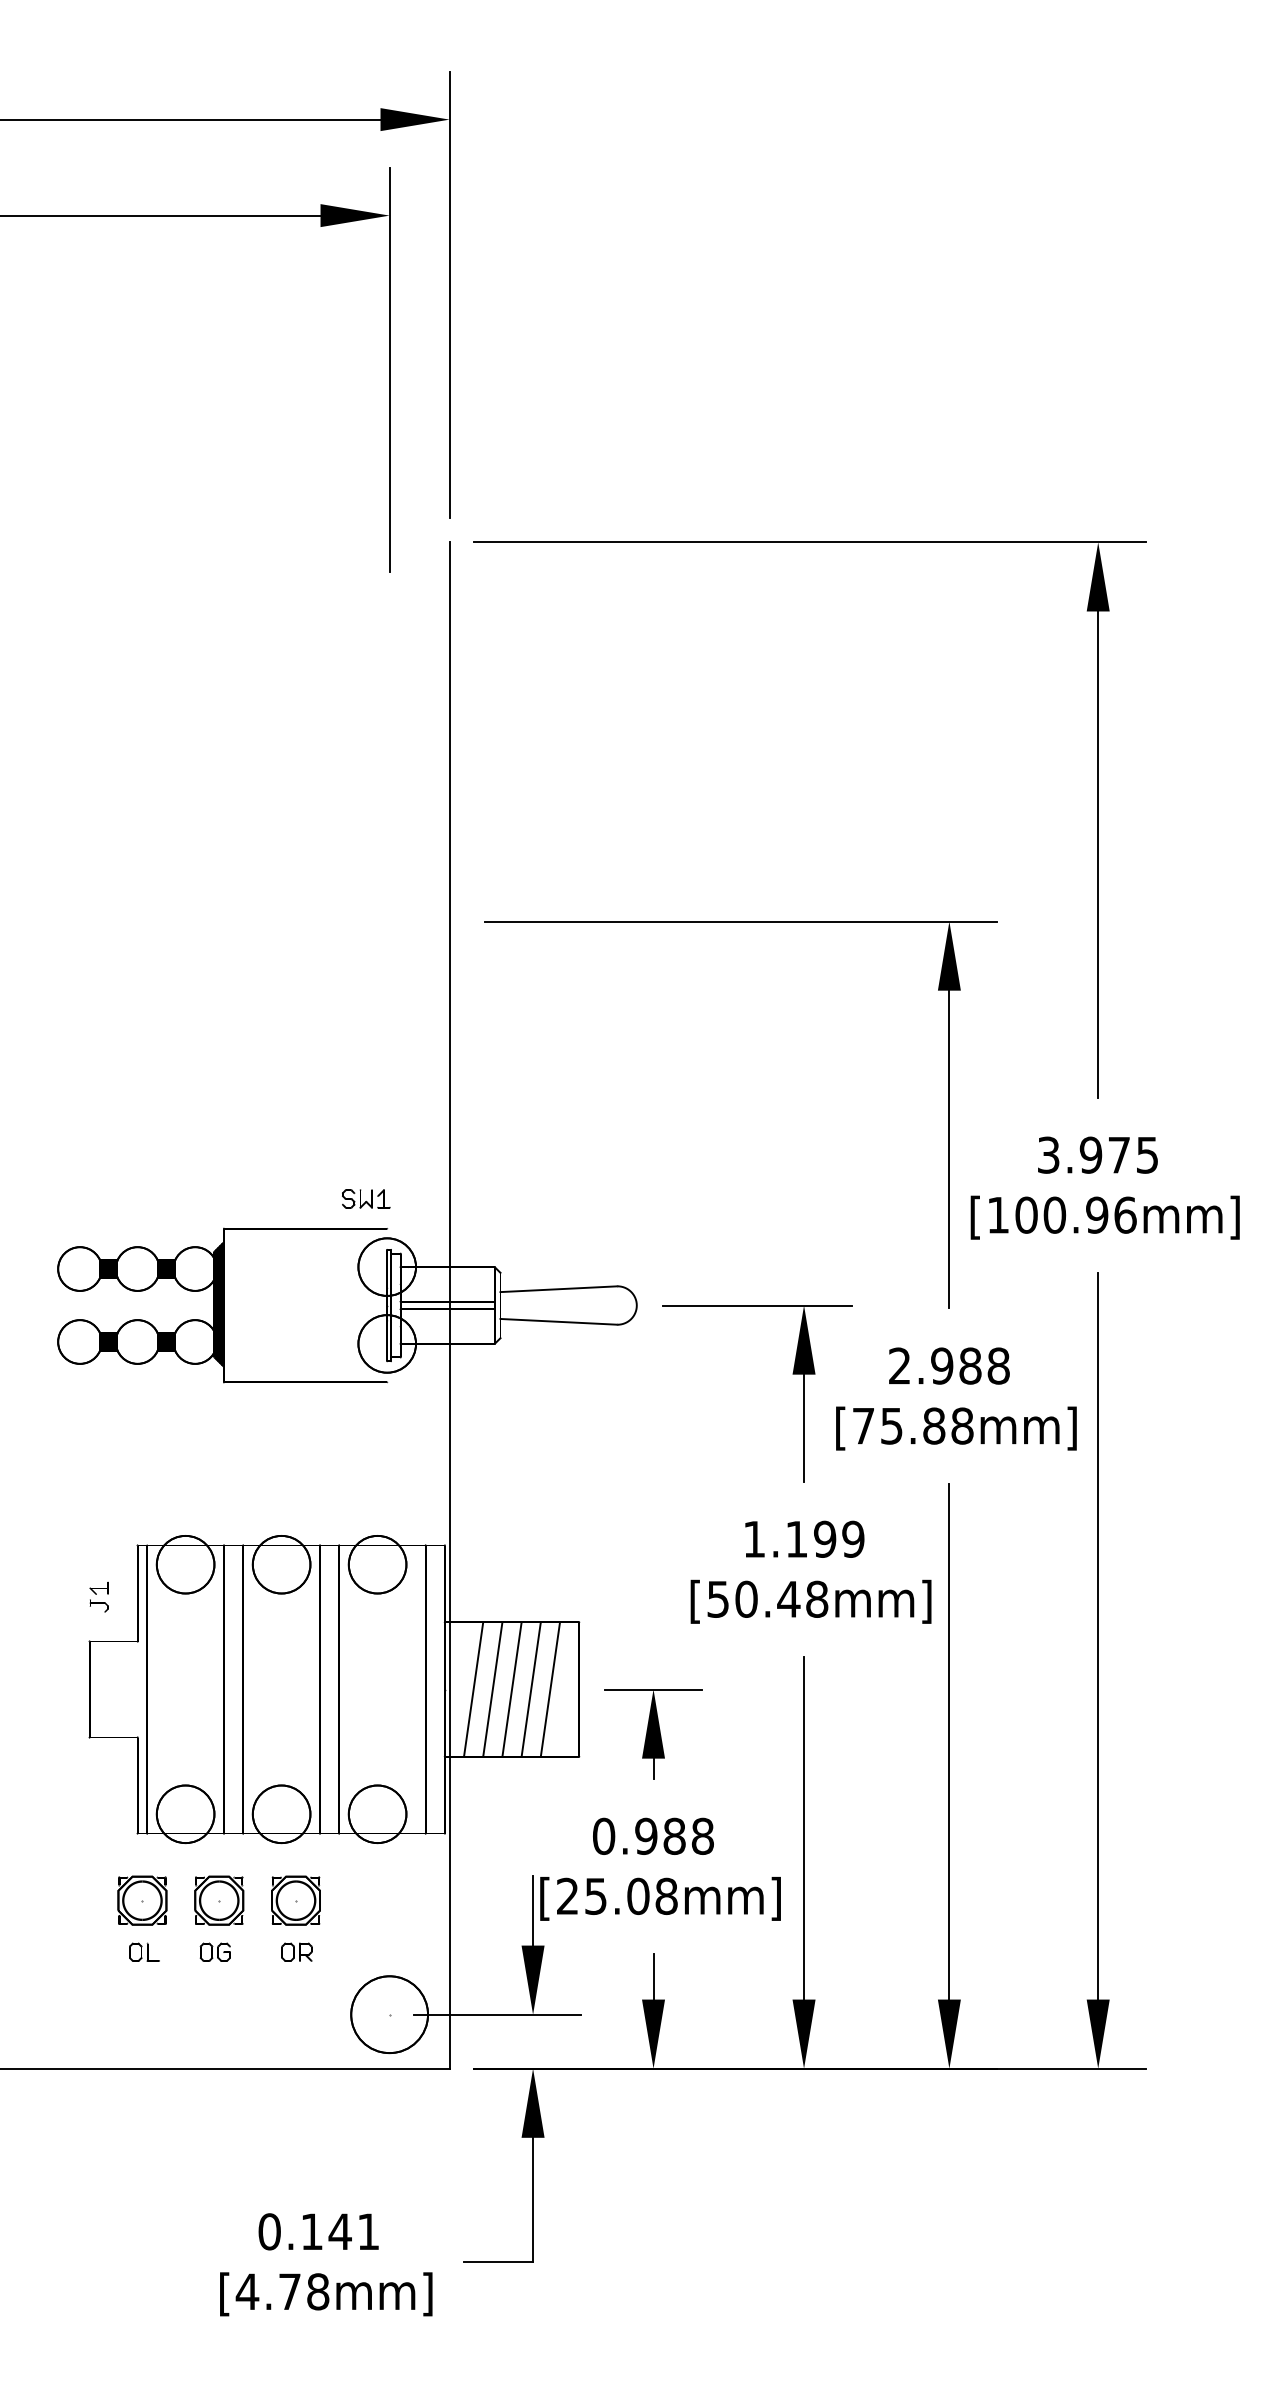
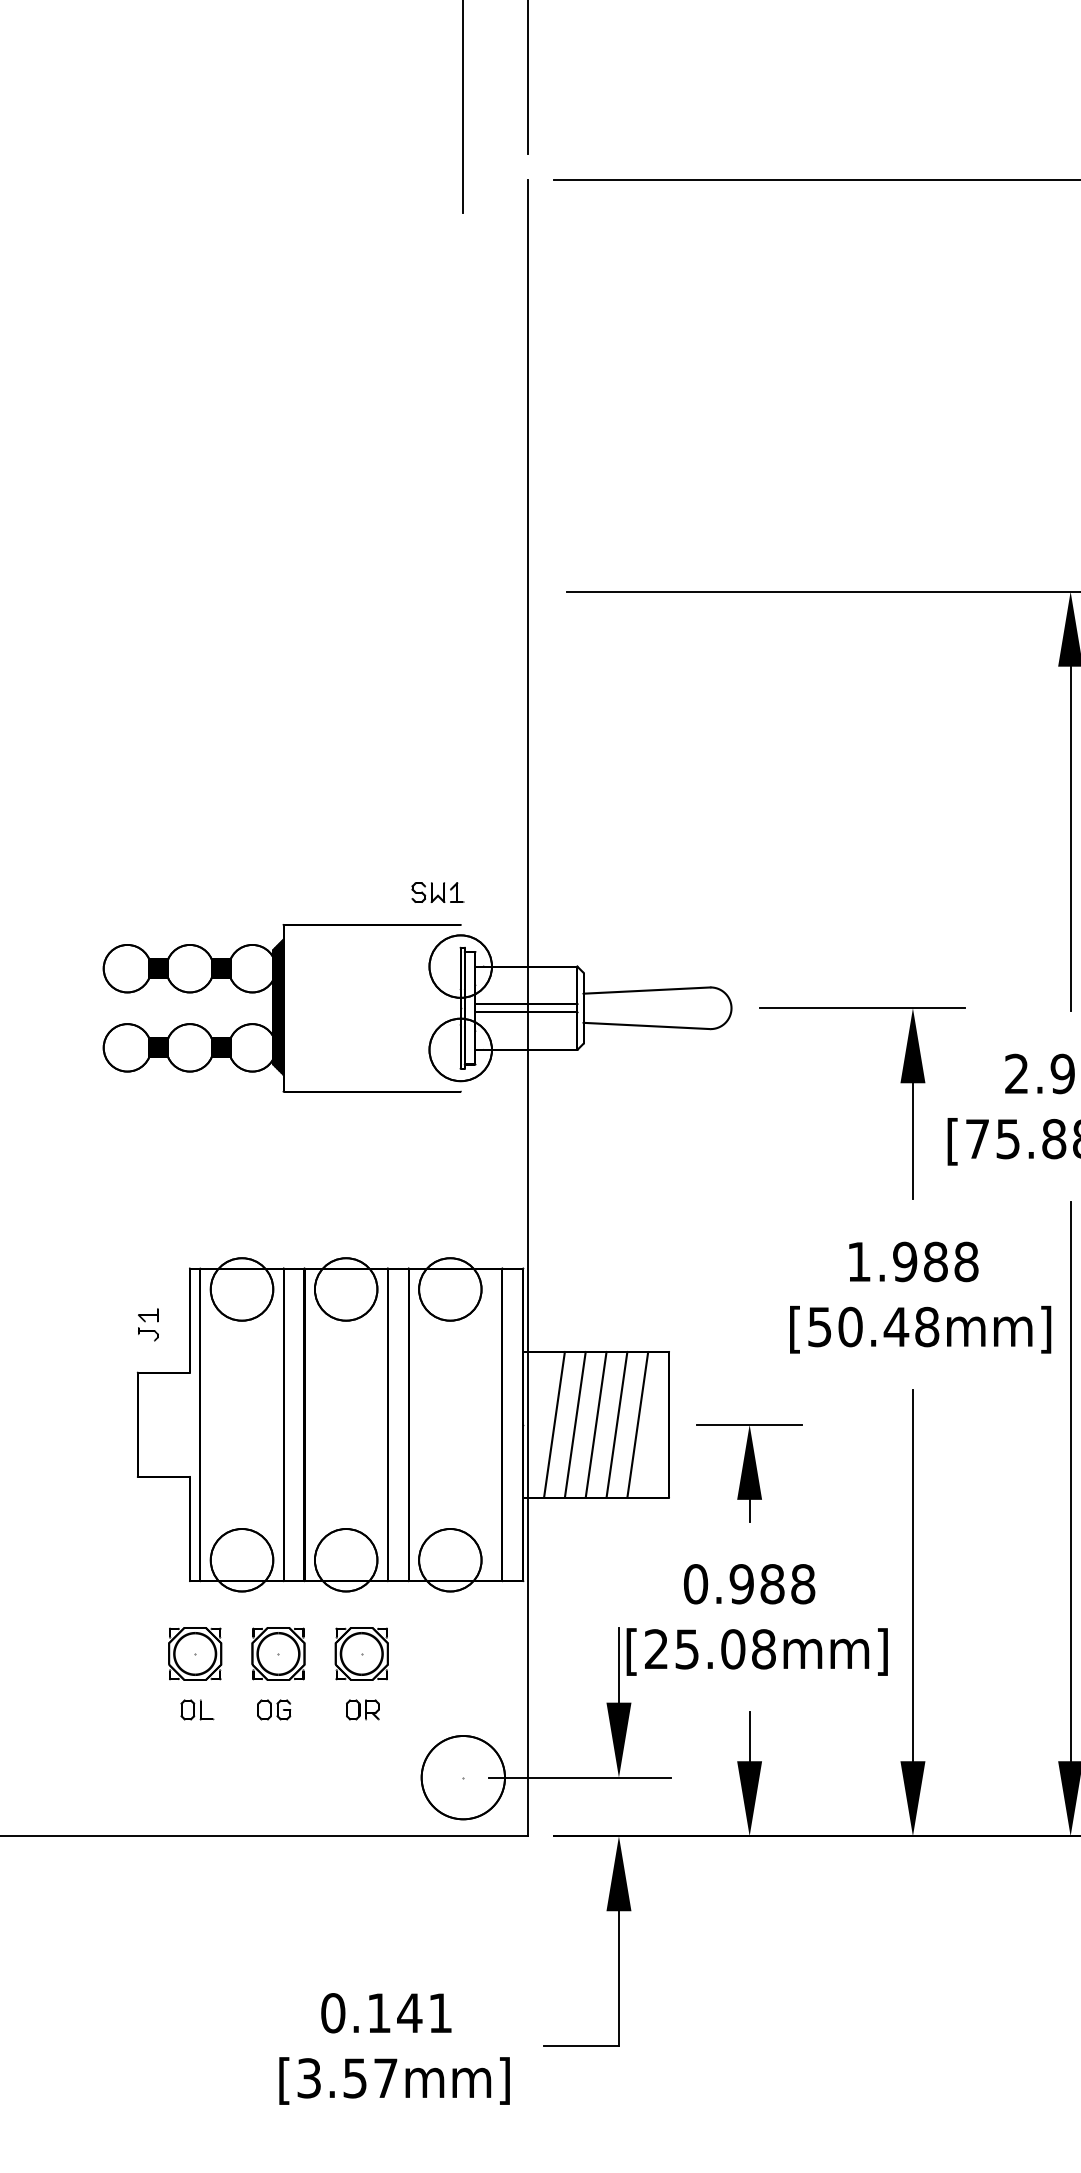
text: (824, 1538) -> (935, 1261), 1.199 -> 1.988
text: (282, 2291) -> (347, 2077), [4.78mm] -> [3.57mm]

